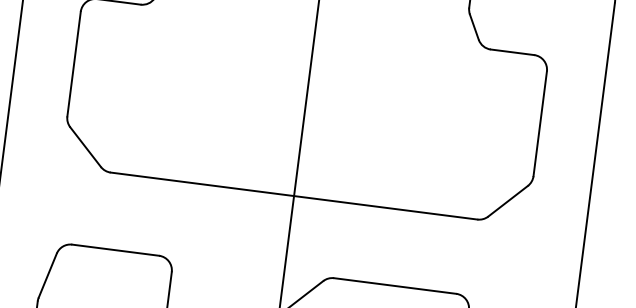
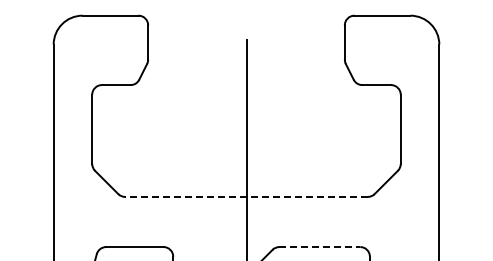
line: (294, 195) -> (246, 196), solid -> dashed
line: (396, 286) -> (320, 247), solid -> dashed

